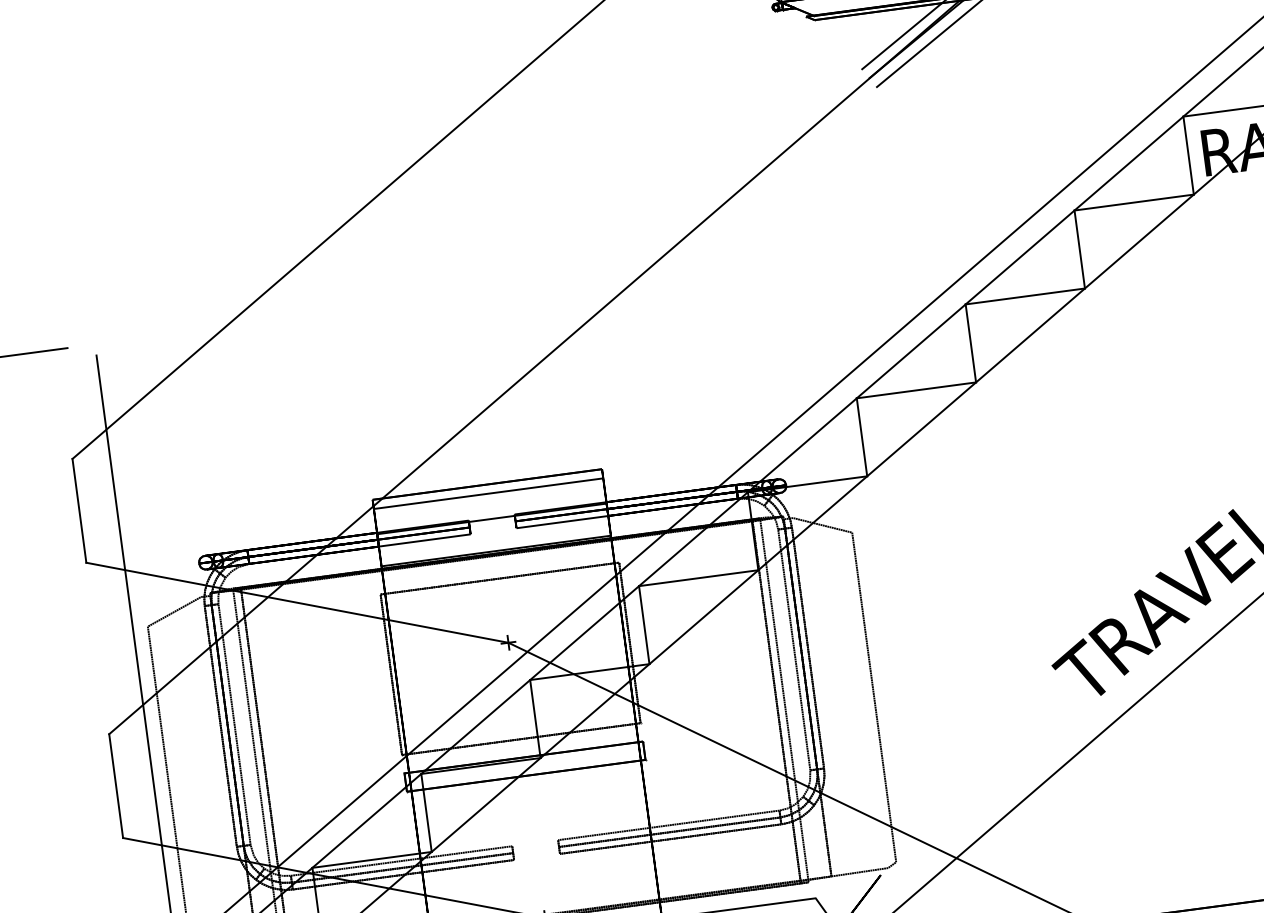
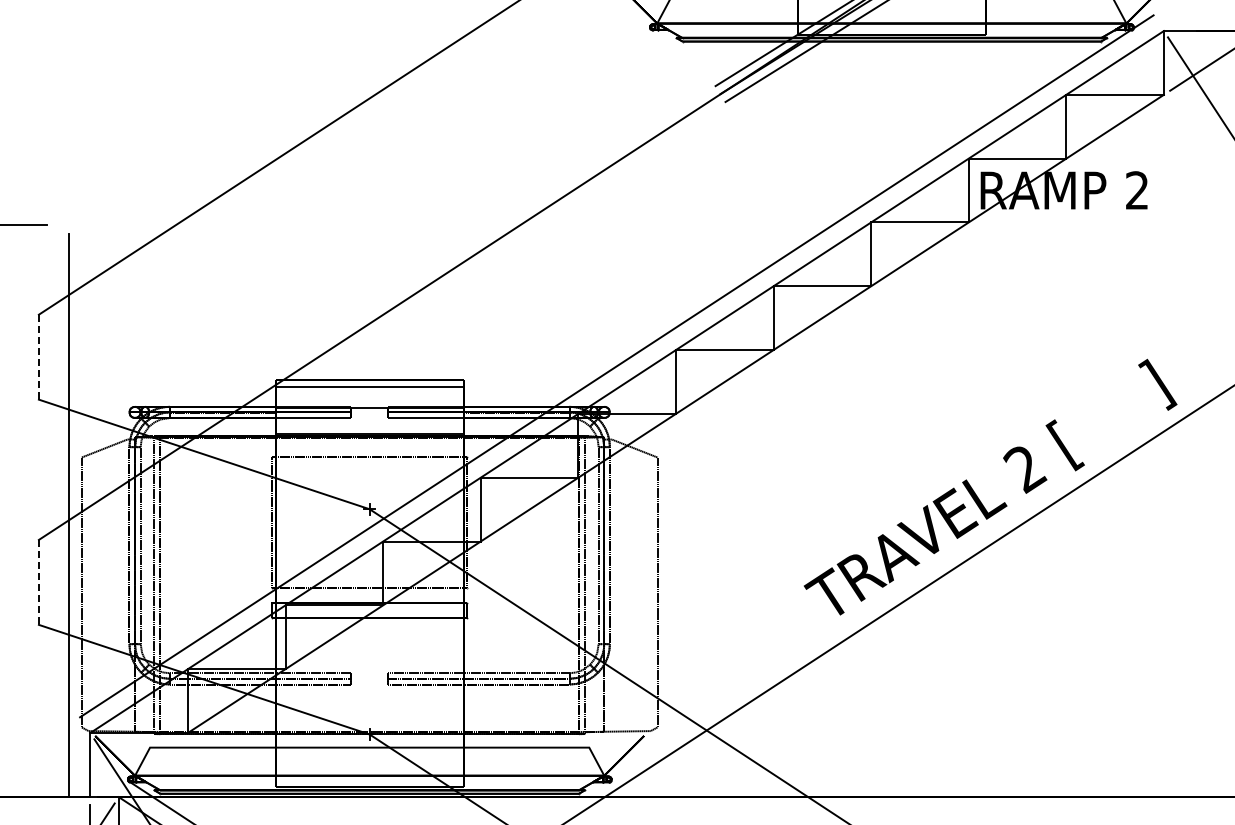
line: (78, 511) -> (38, 357), solid -> dashed
line: (115, 786) -> (38, 582), solid -> dashed

